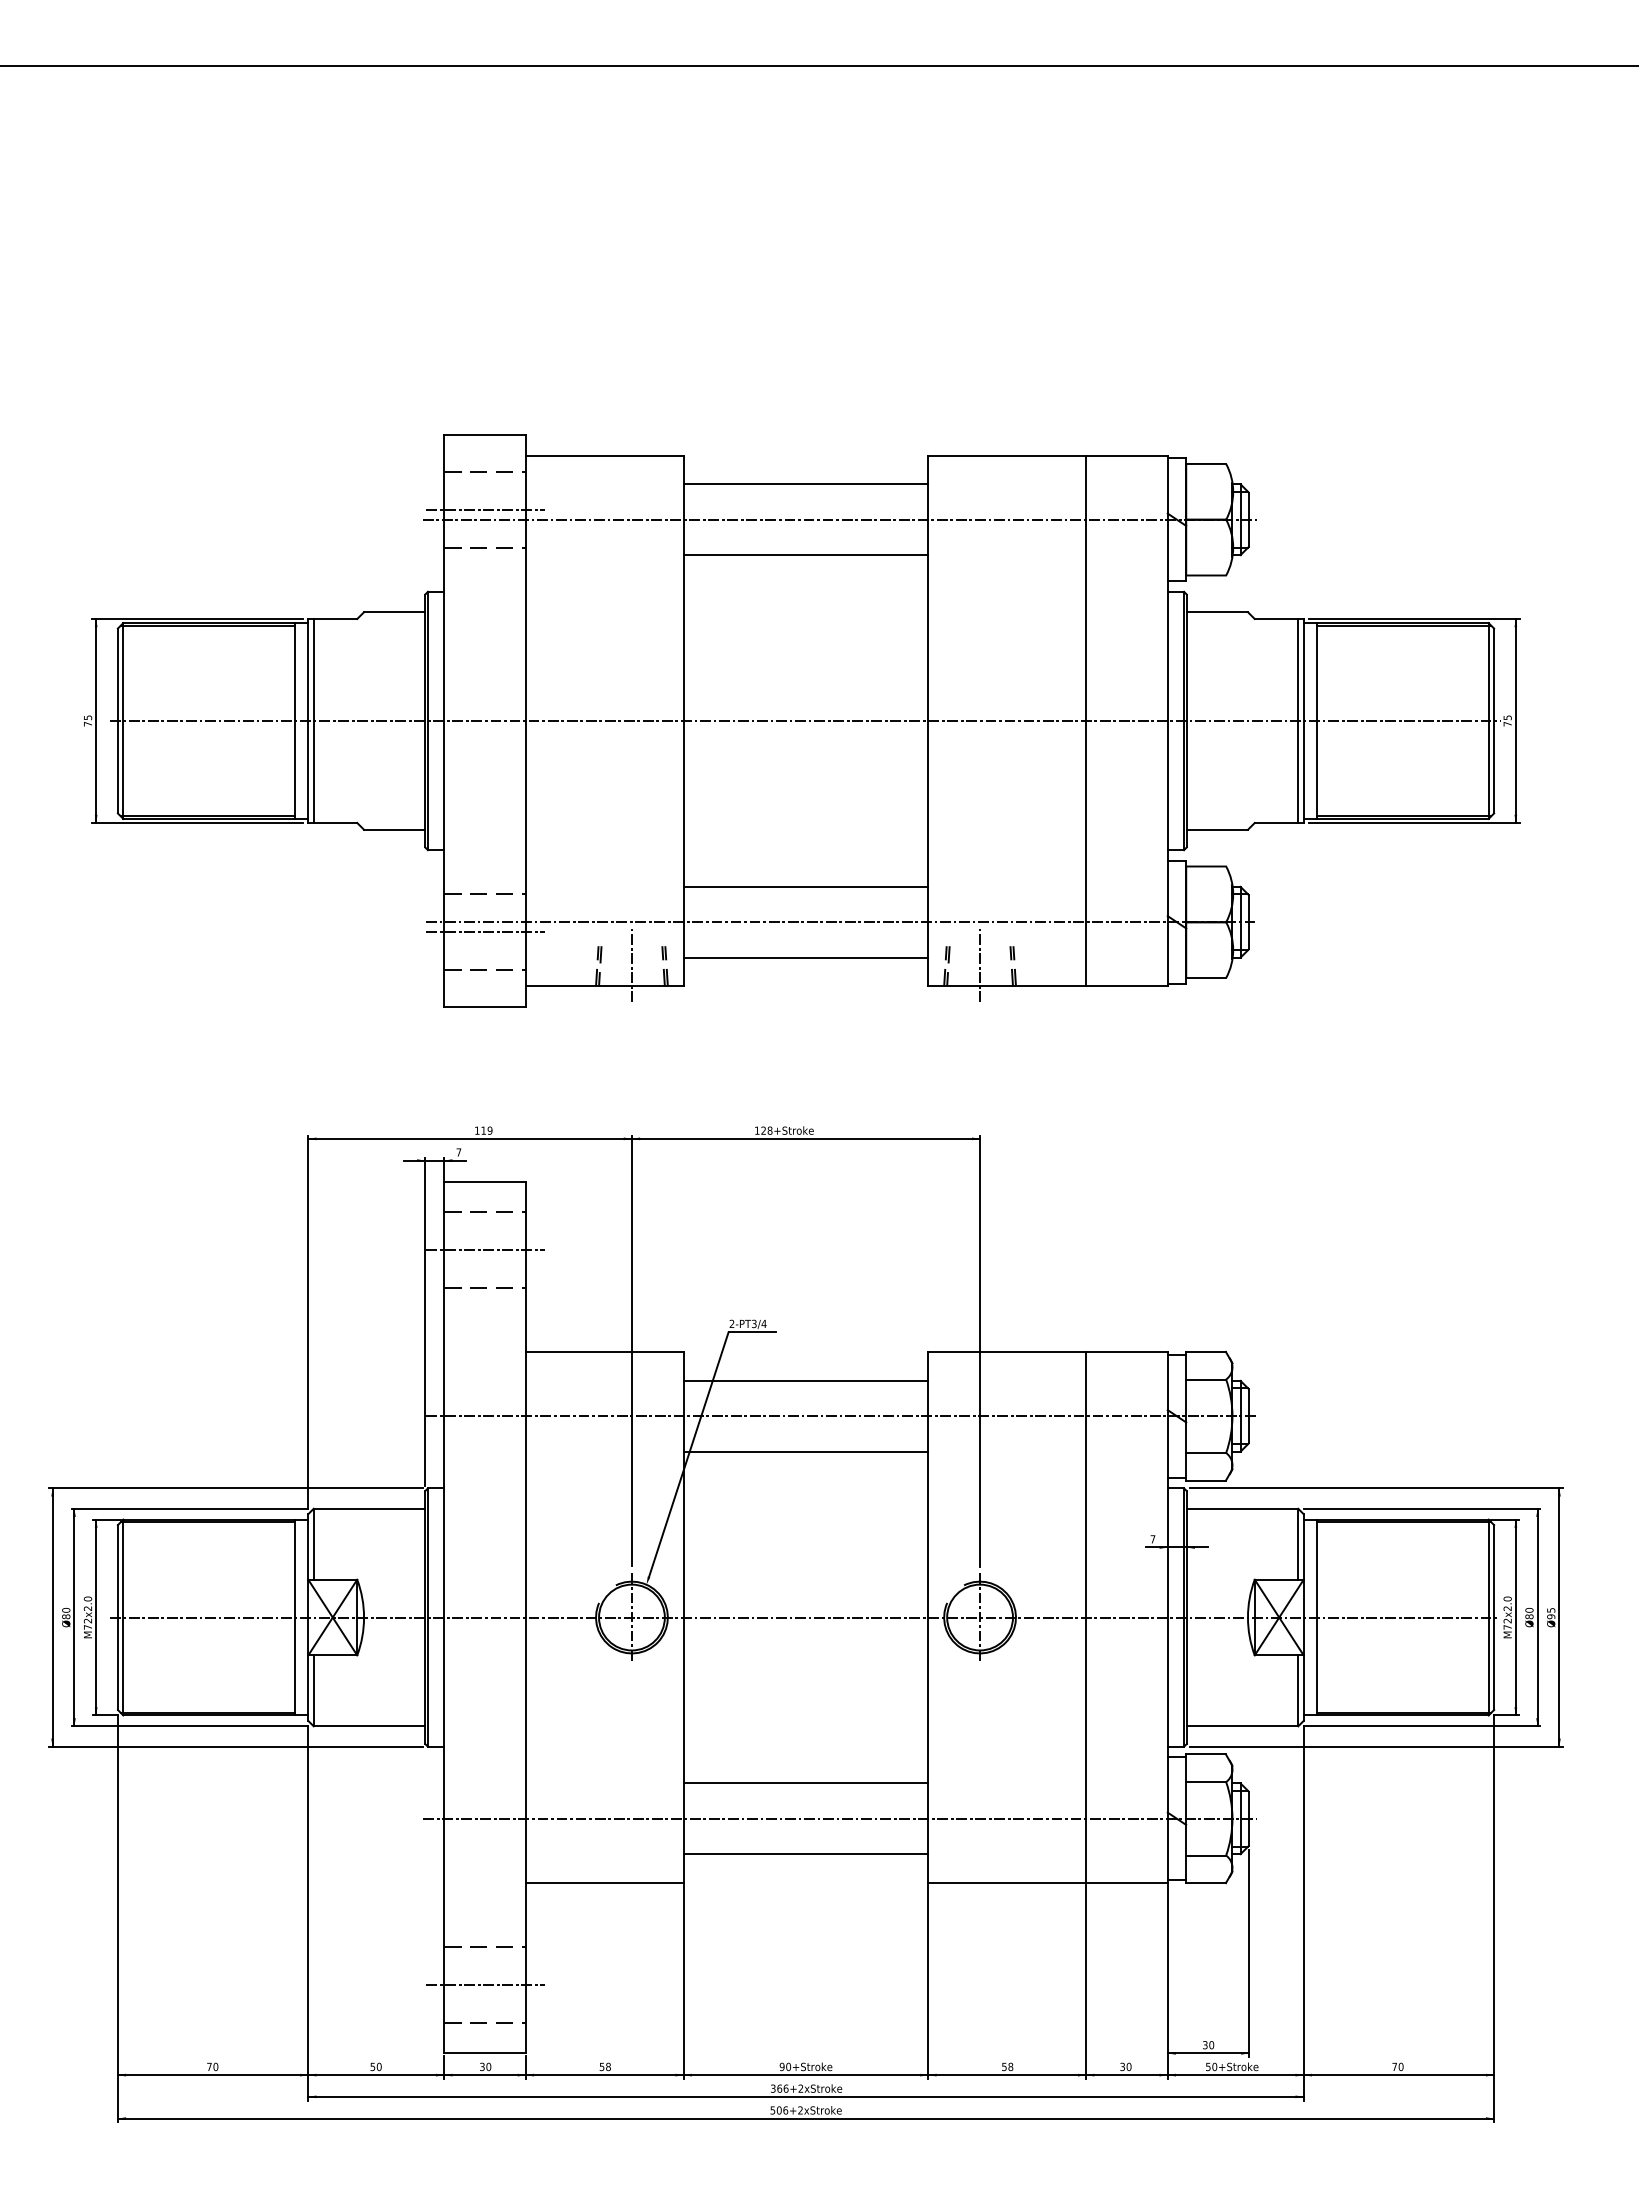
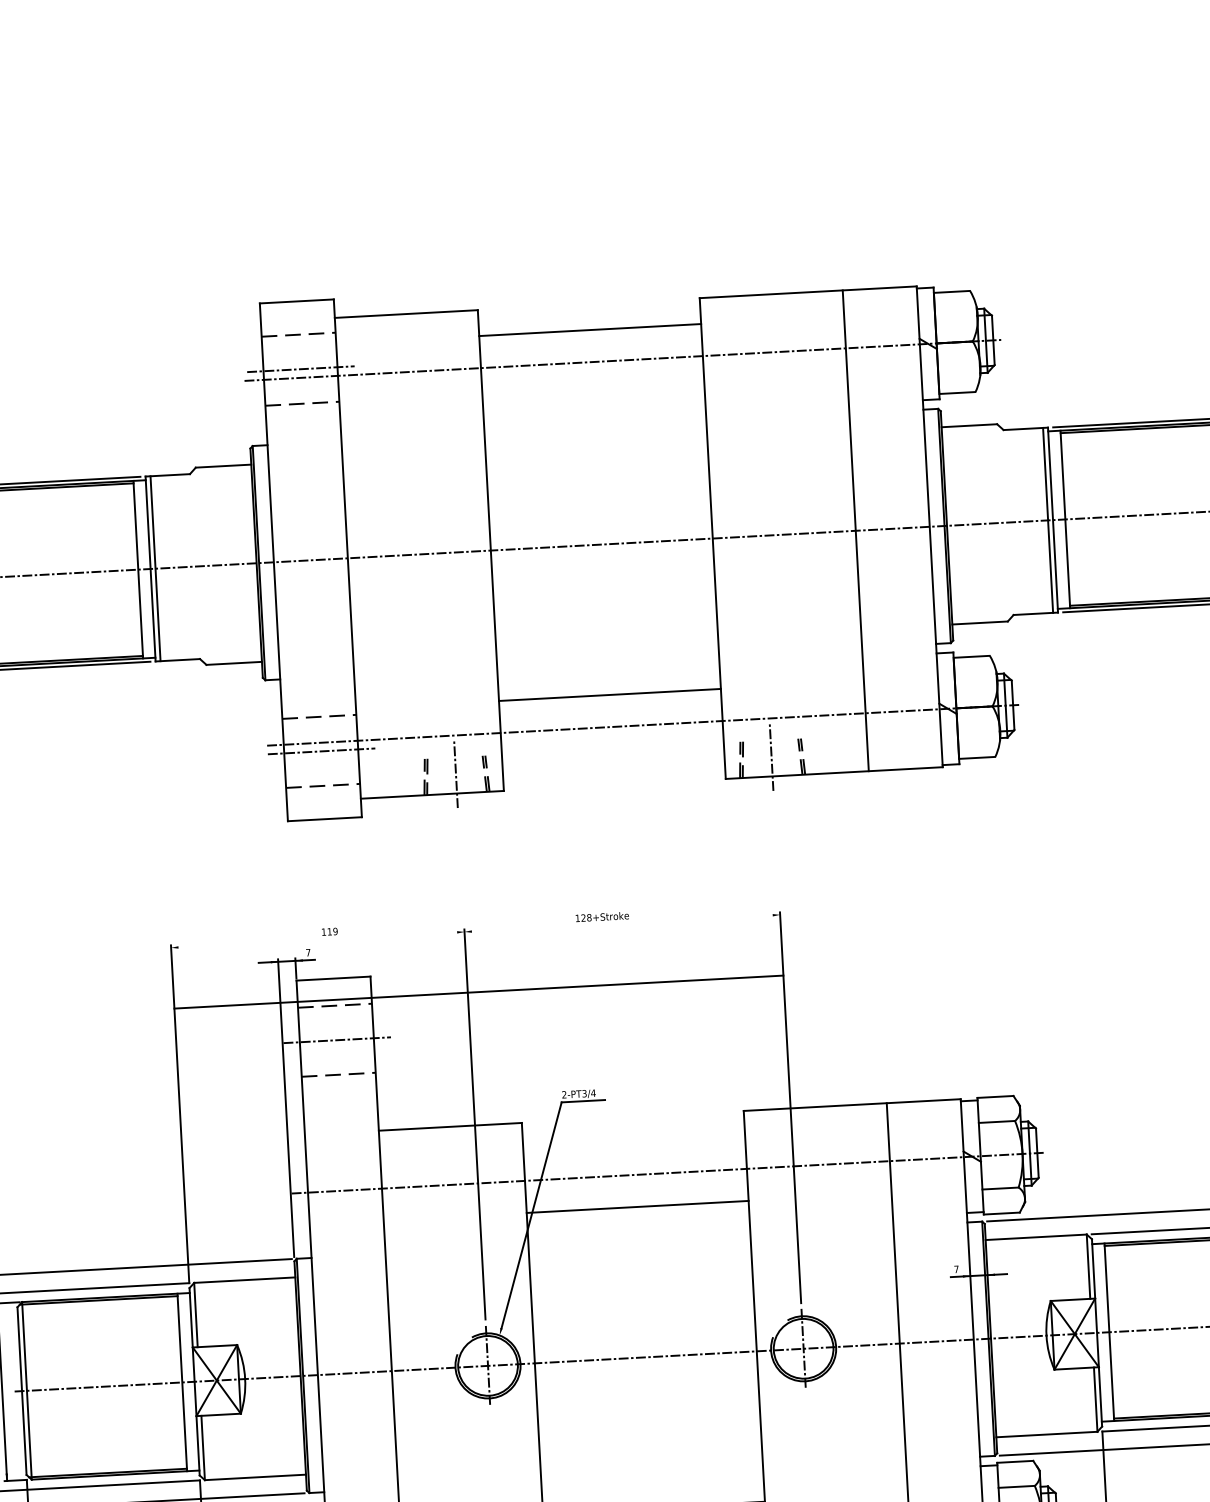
line: (805, 555) -> (593, 394), removed
line: (805, 957) -> (612, 758), removed
line: (644, 1138) -> (479, 991), moved
line: (805, 1380) -> (633, 1142), removed

